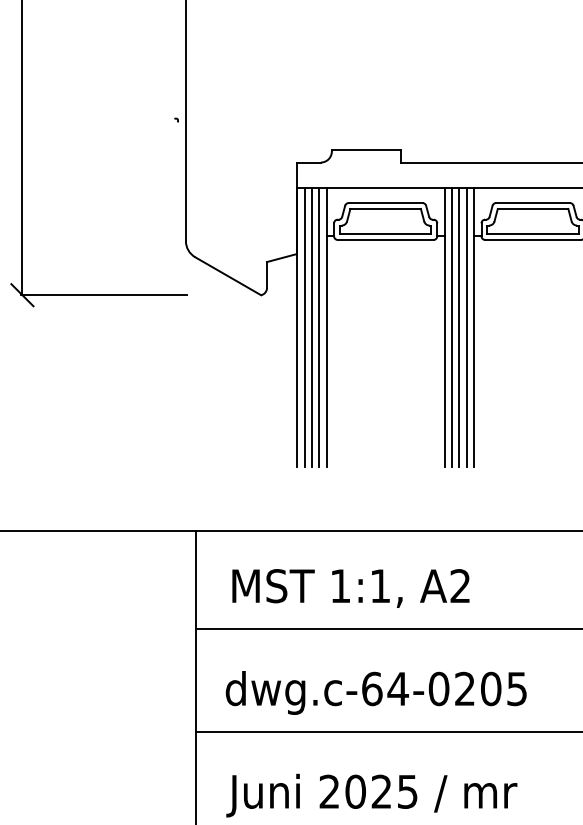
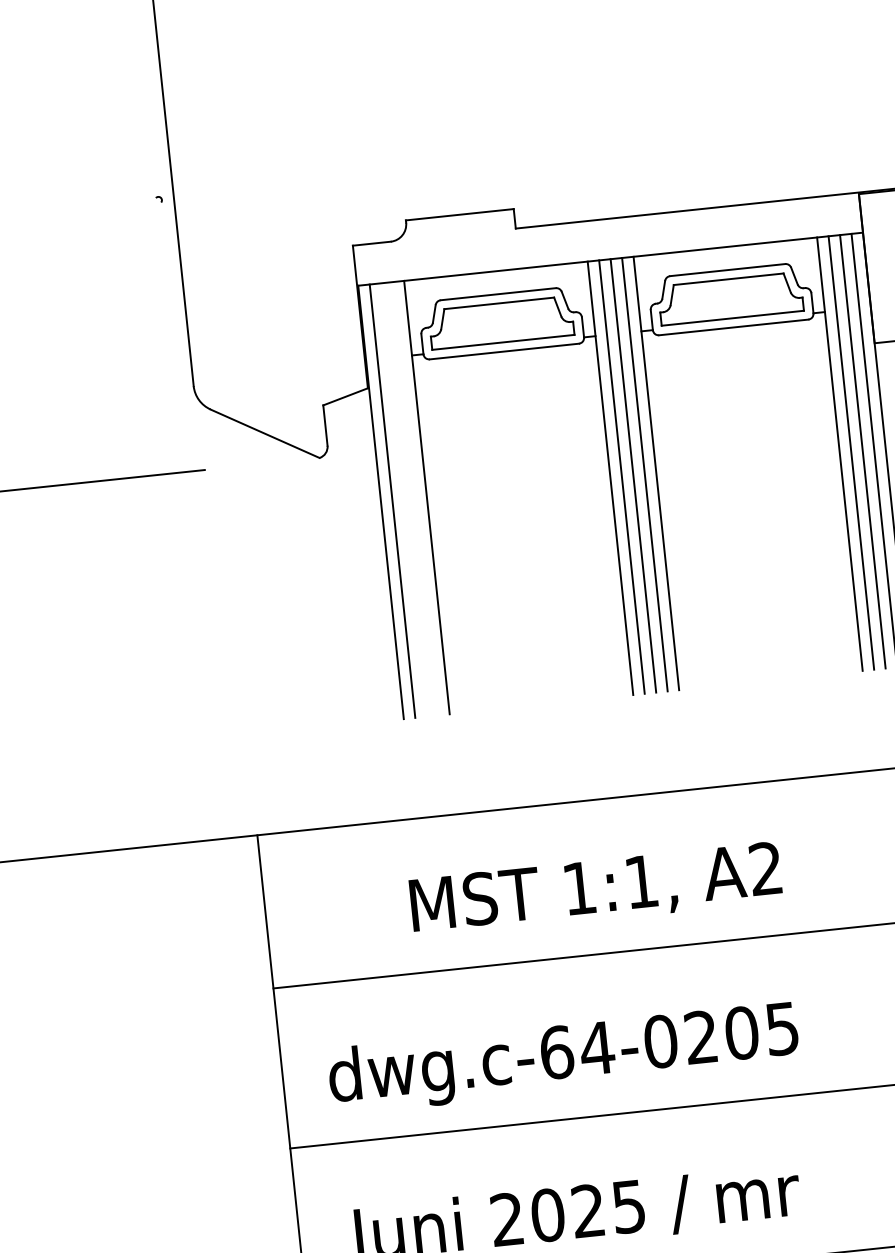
line: (311, 327) -> (403, 499), removed
line: (319, 327) -> (415, 498), removed
text: (350, 588) -> (595, 890), moved

